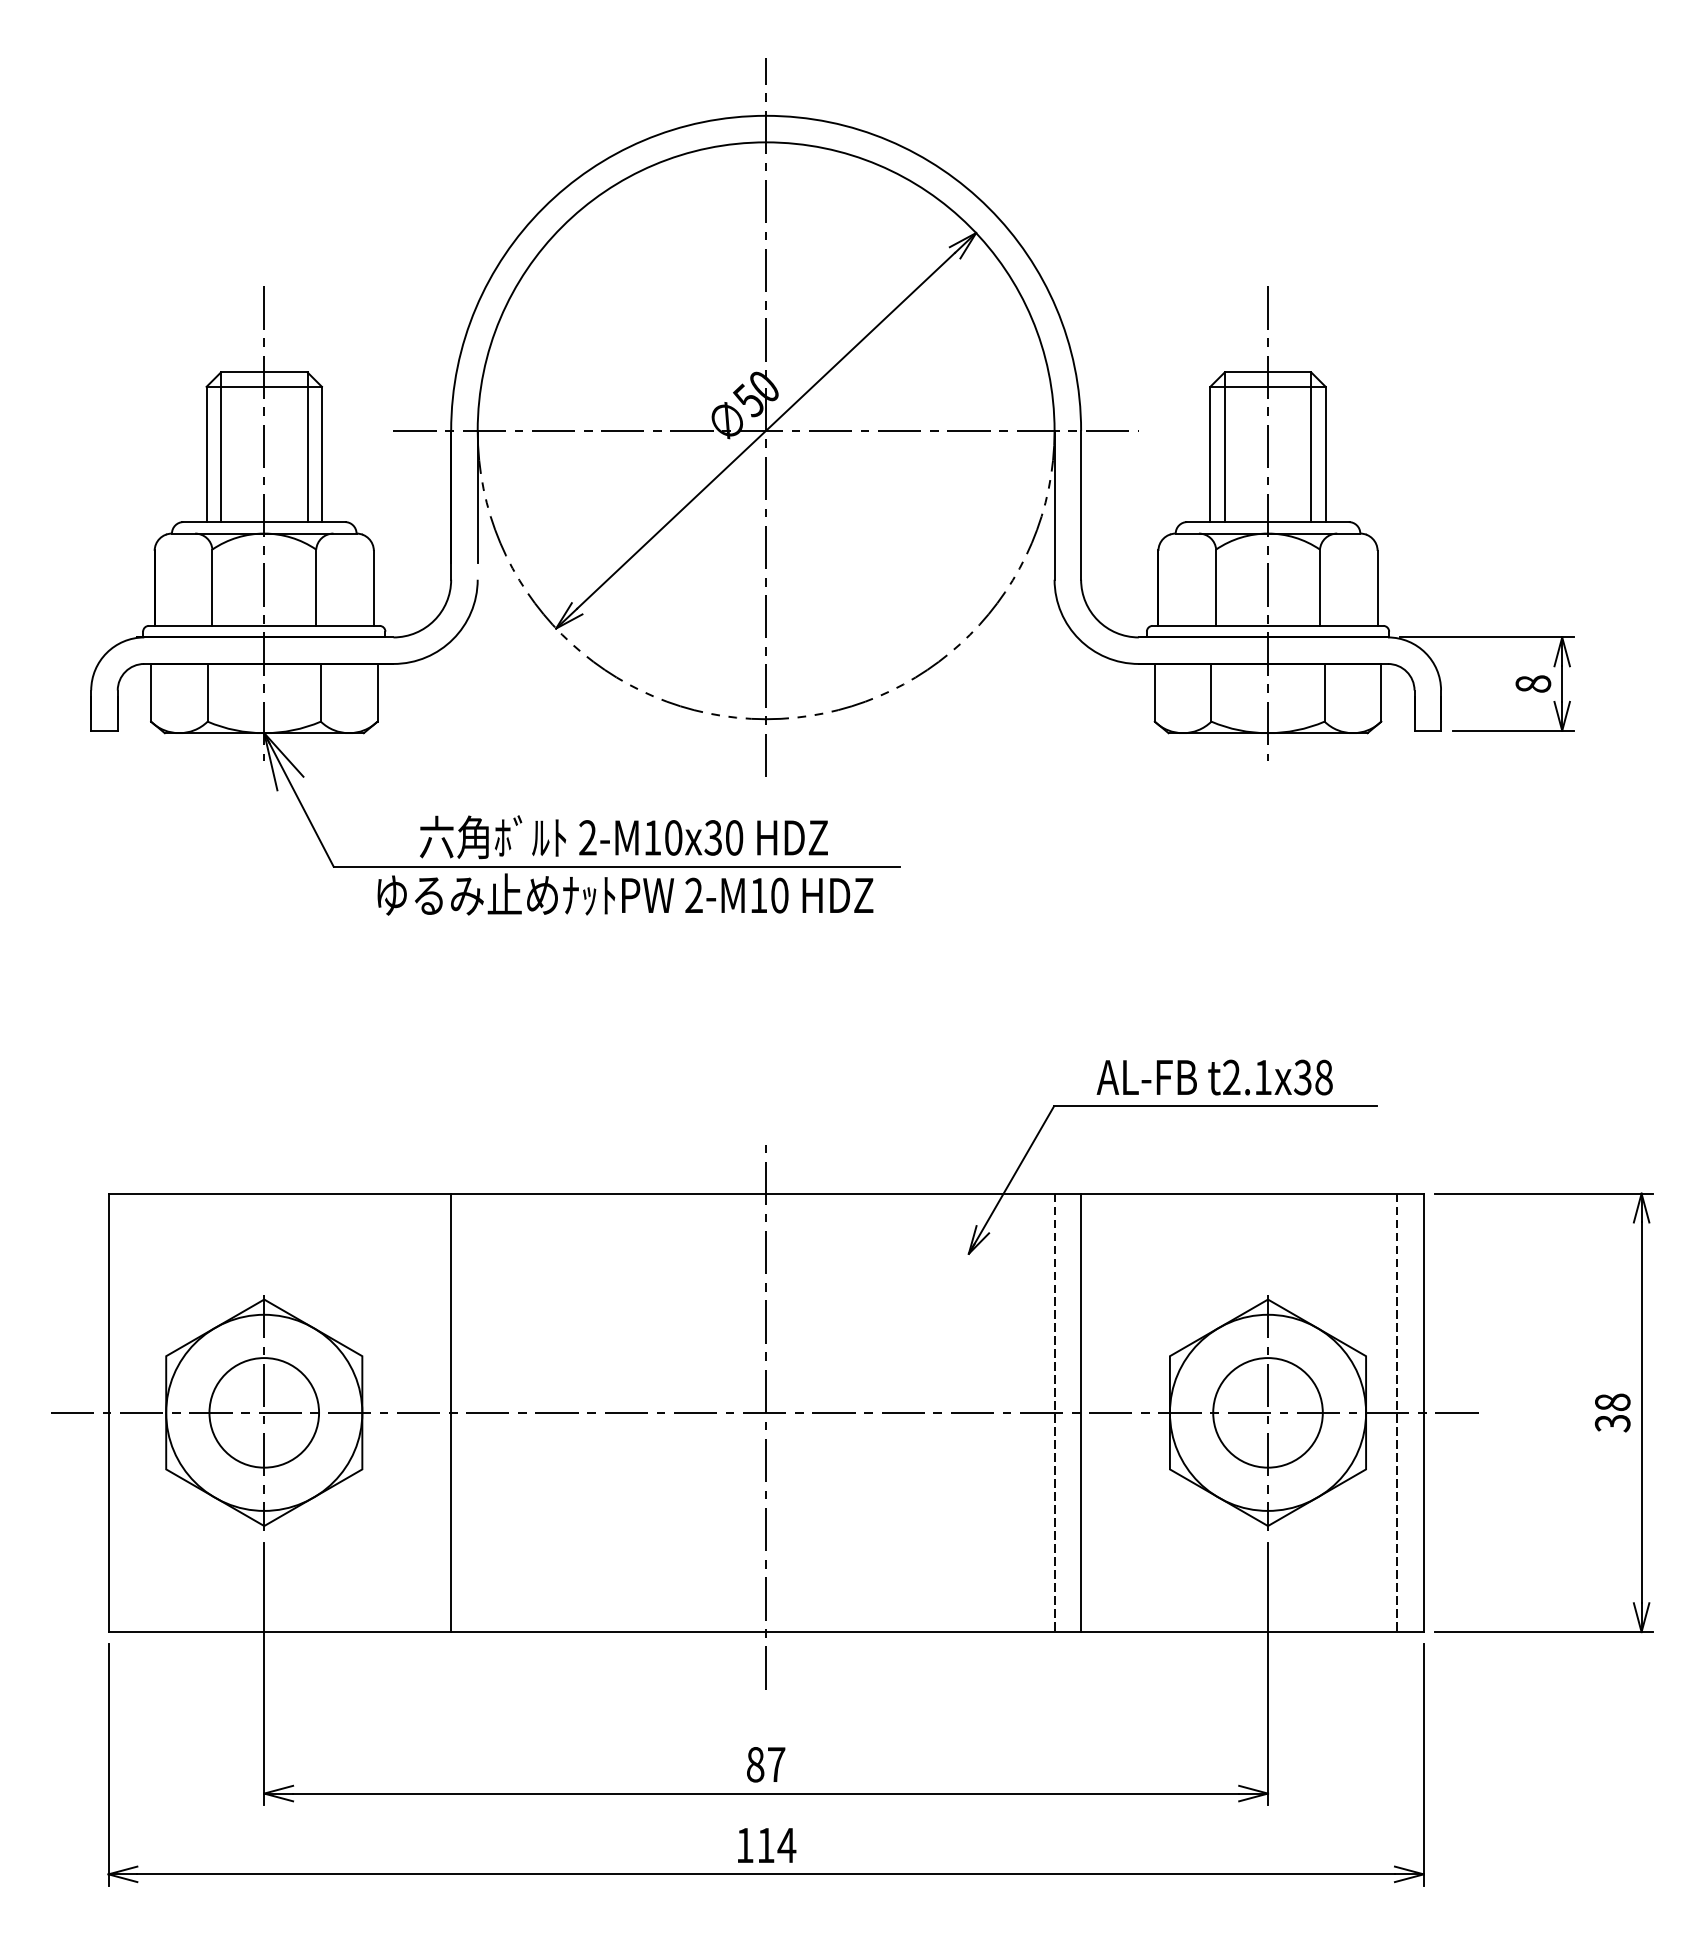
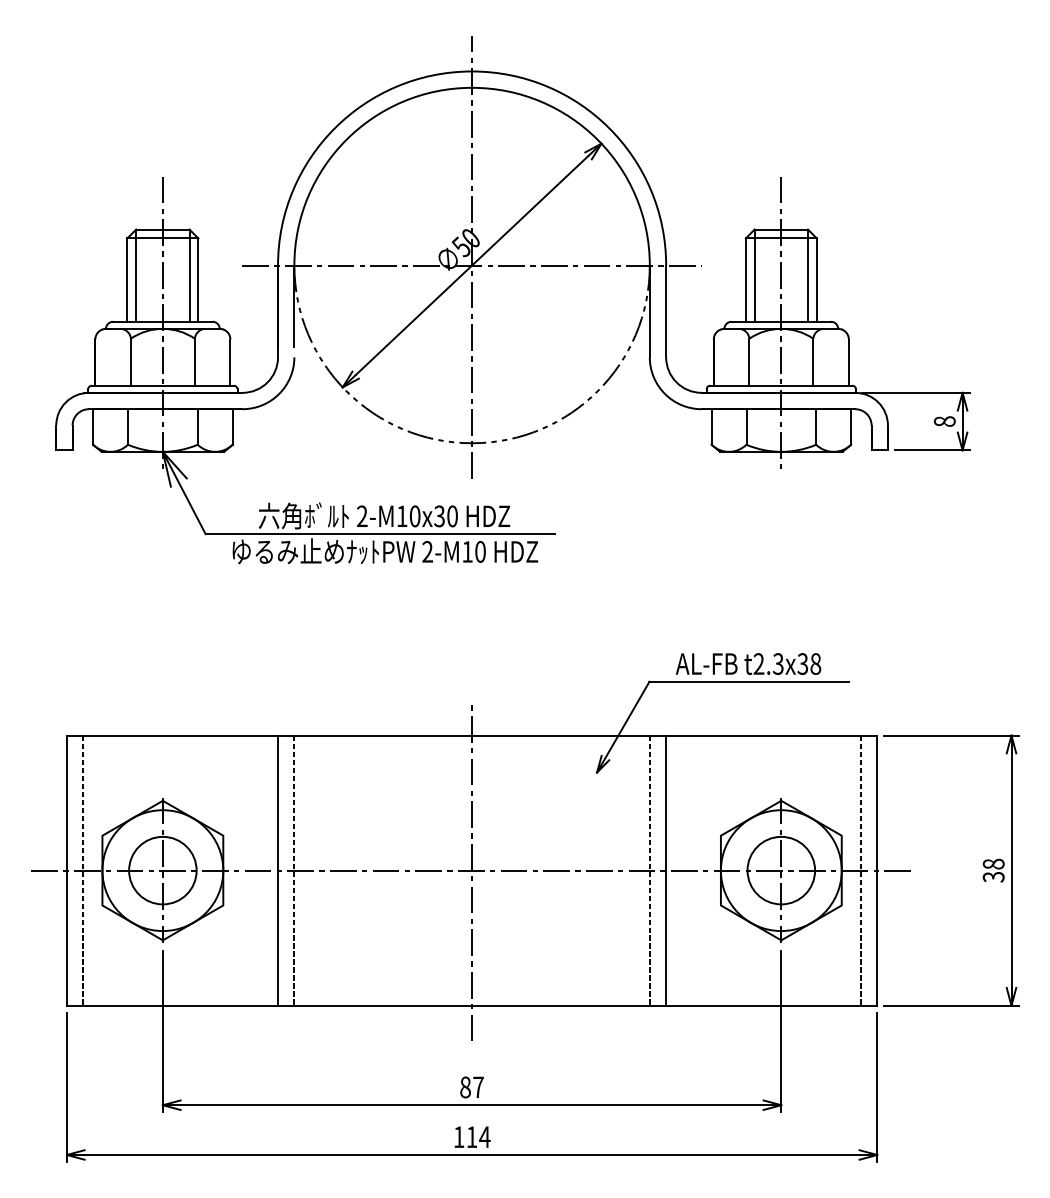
text: (1261, 1076) -> (777, 663), t2.1x38 -> t2.3x38
line: (135, 1412) -> (83, 870), added
line: (477, 1412) -> (294, 870), added

